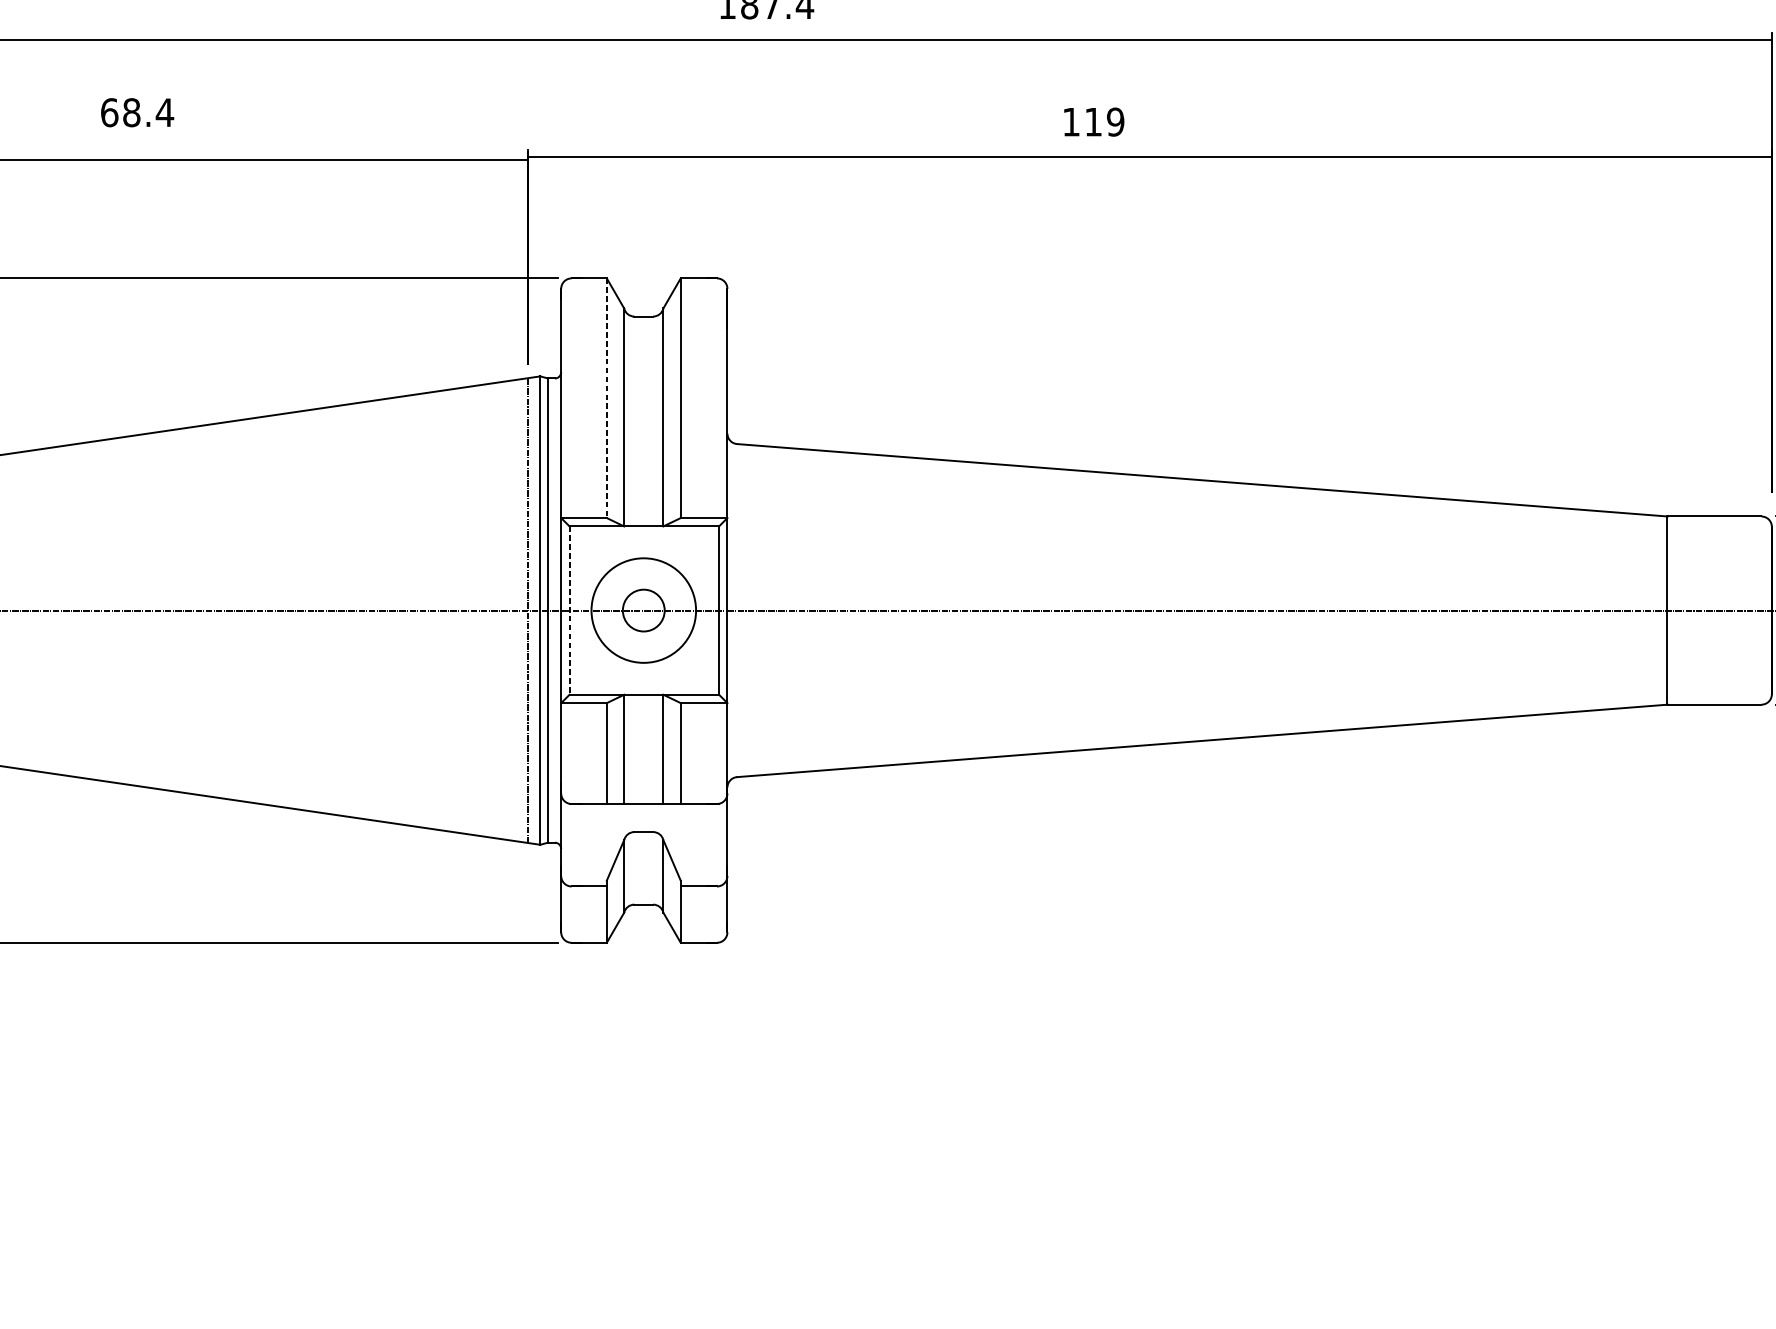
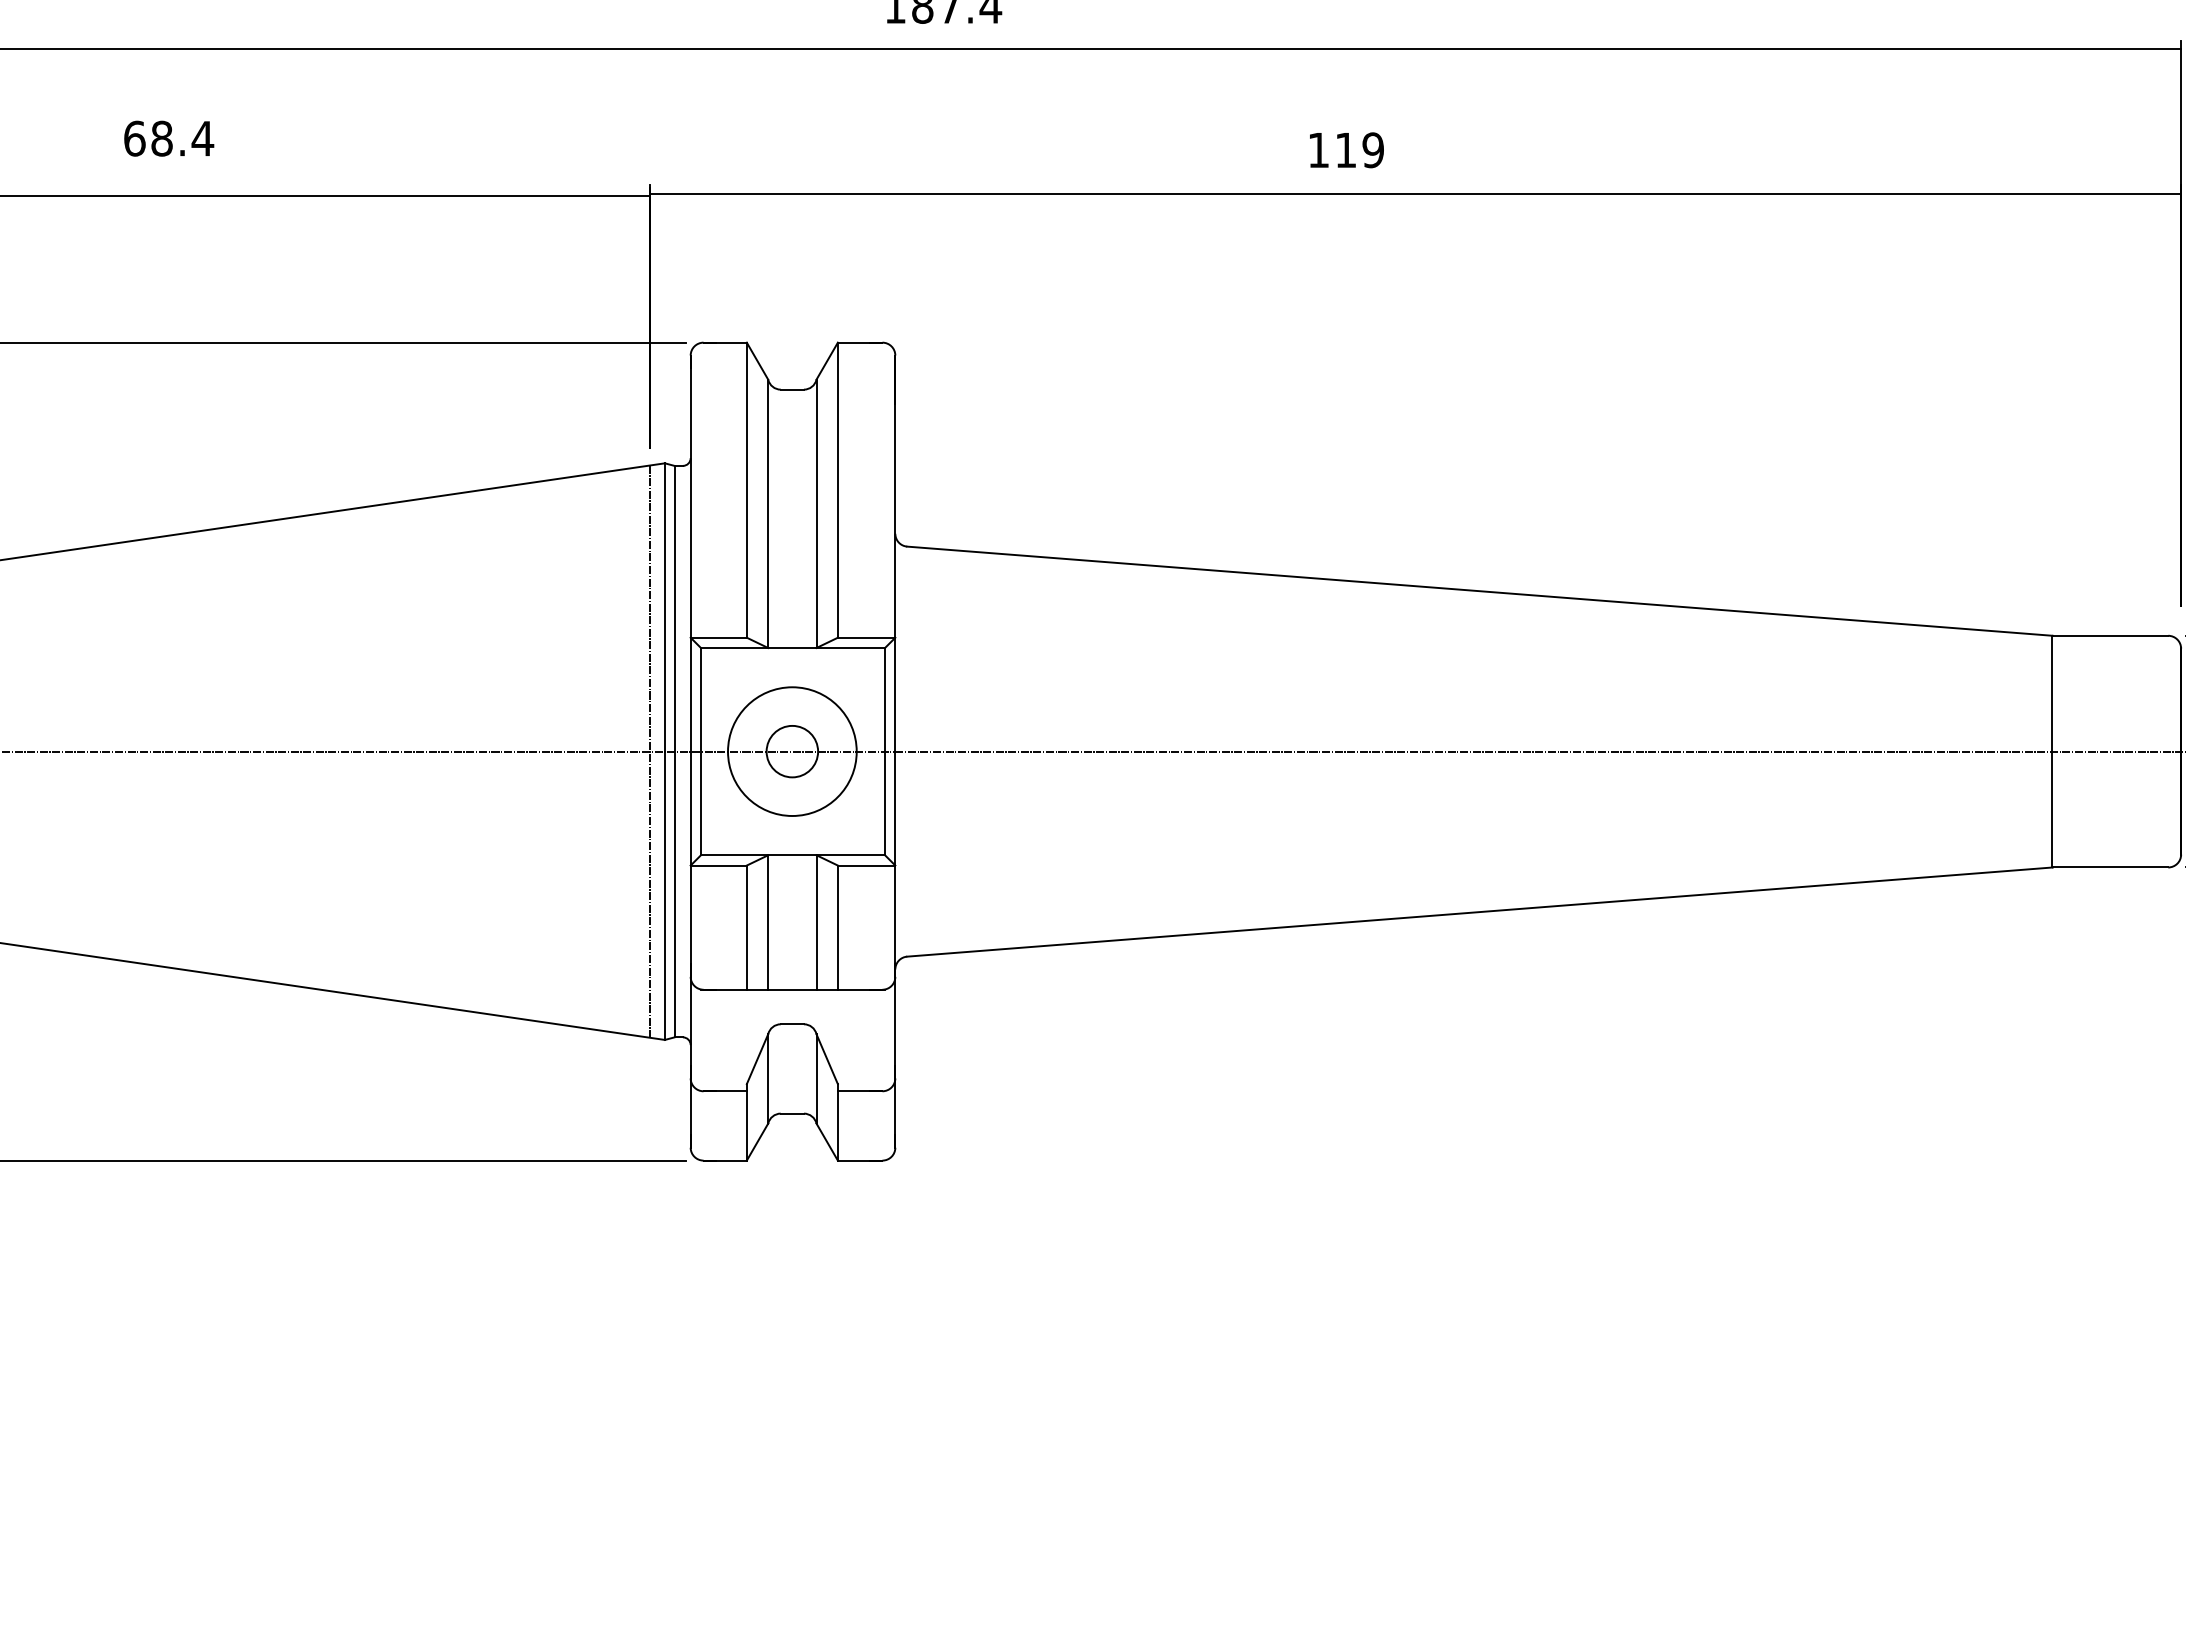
line: (606, 398) -> (746, 490), dashed -> solid
line: (569, 610) -> (700, 751), dashed -> solid

